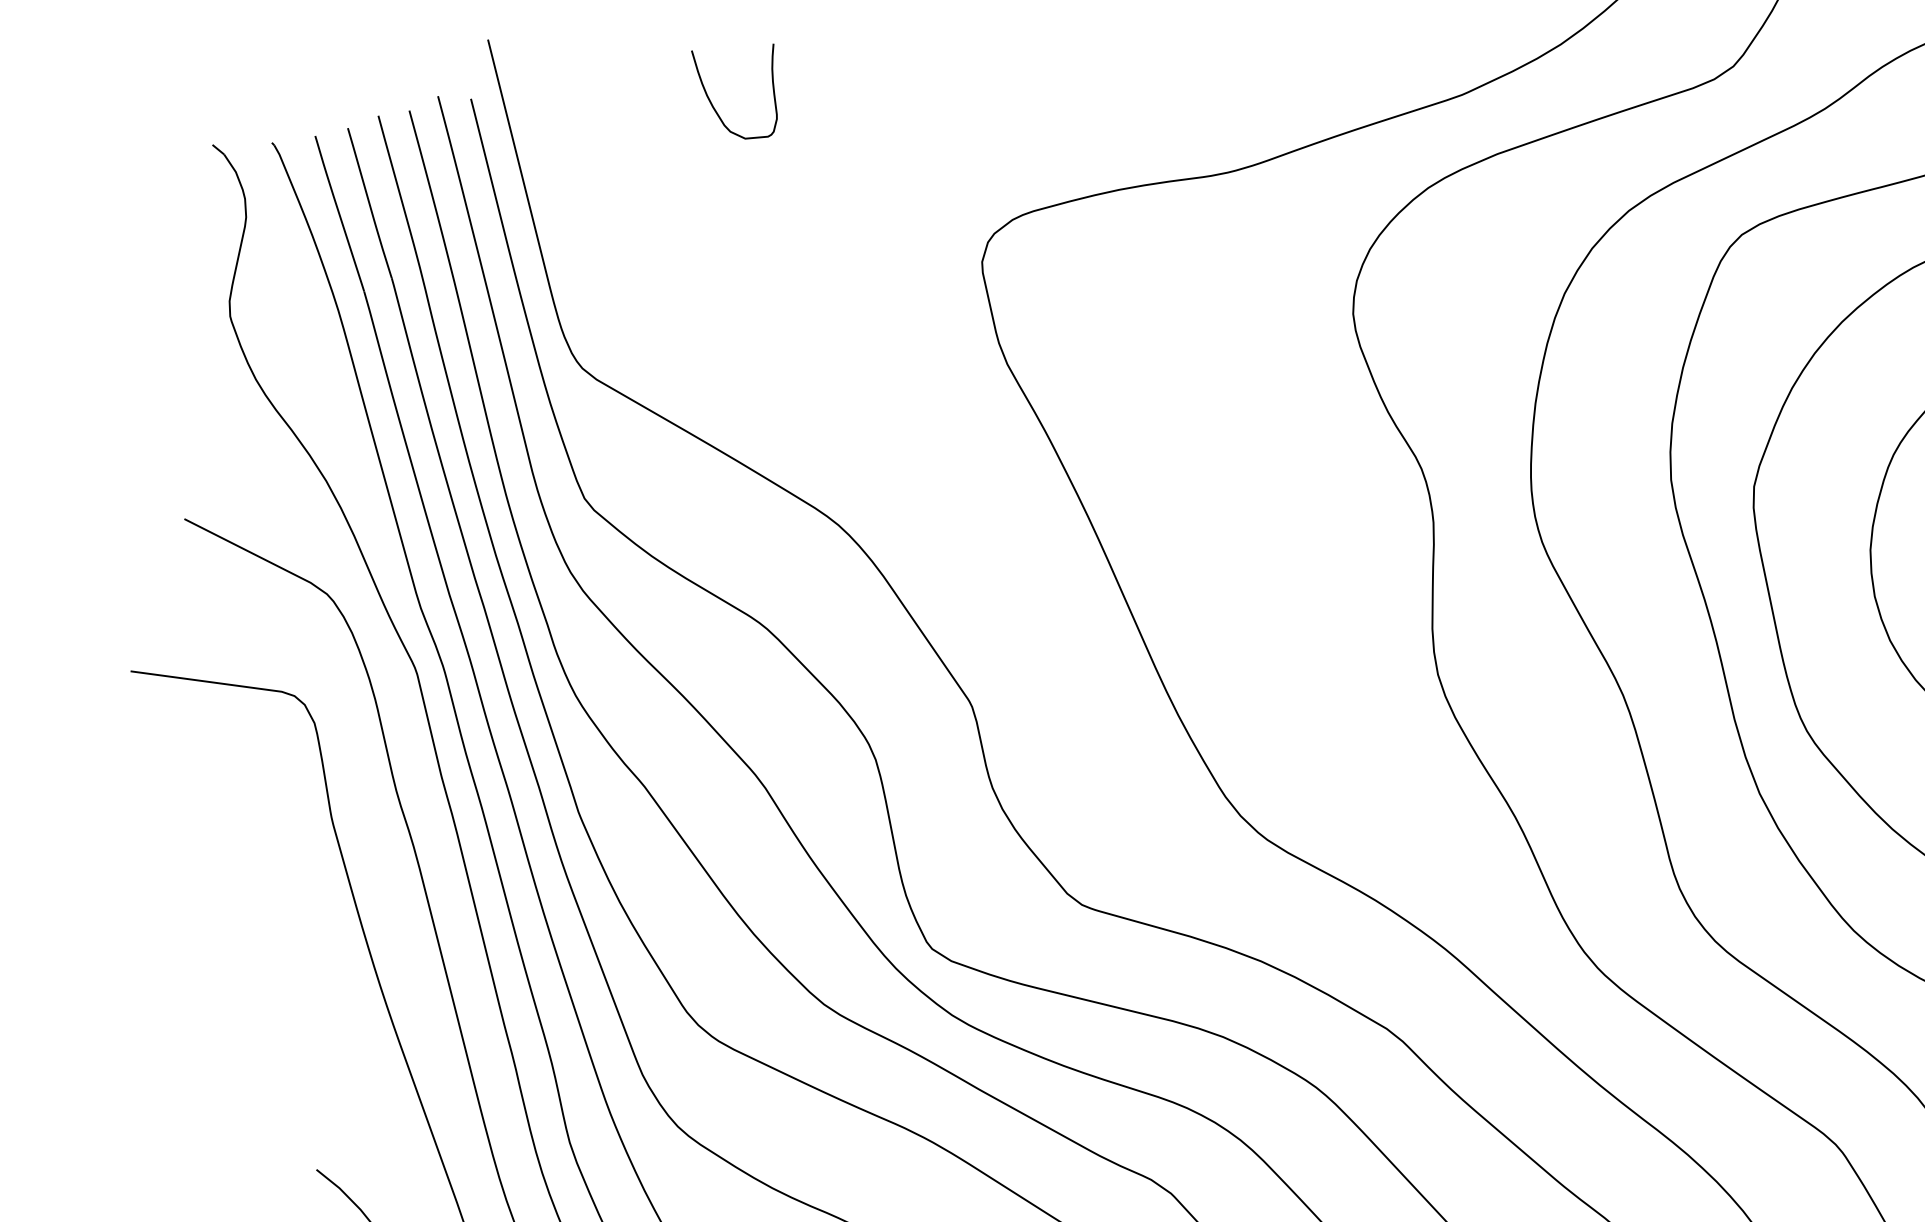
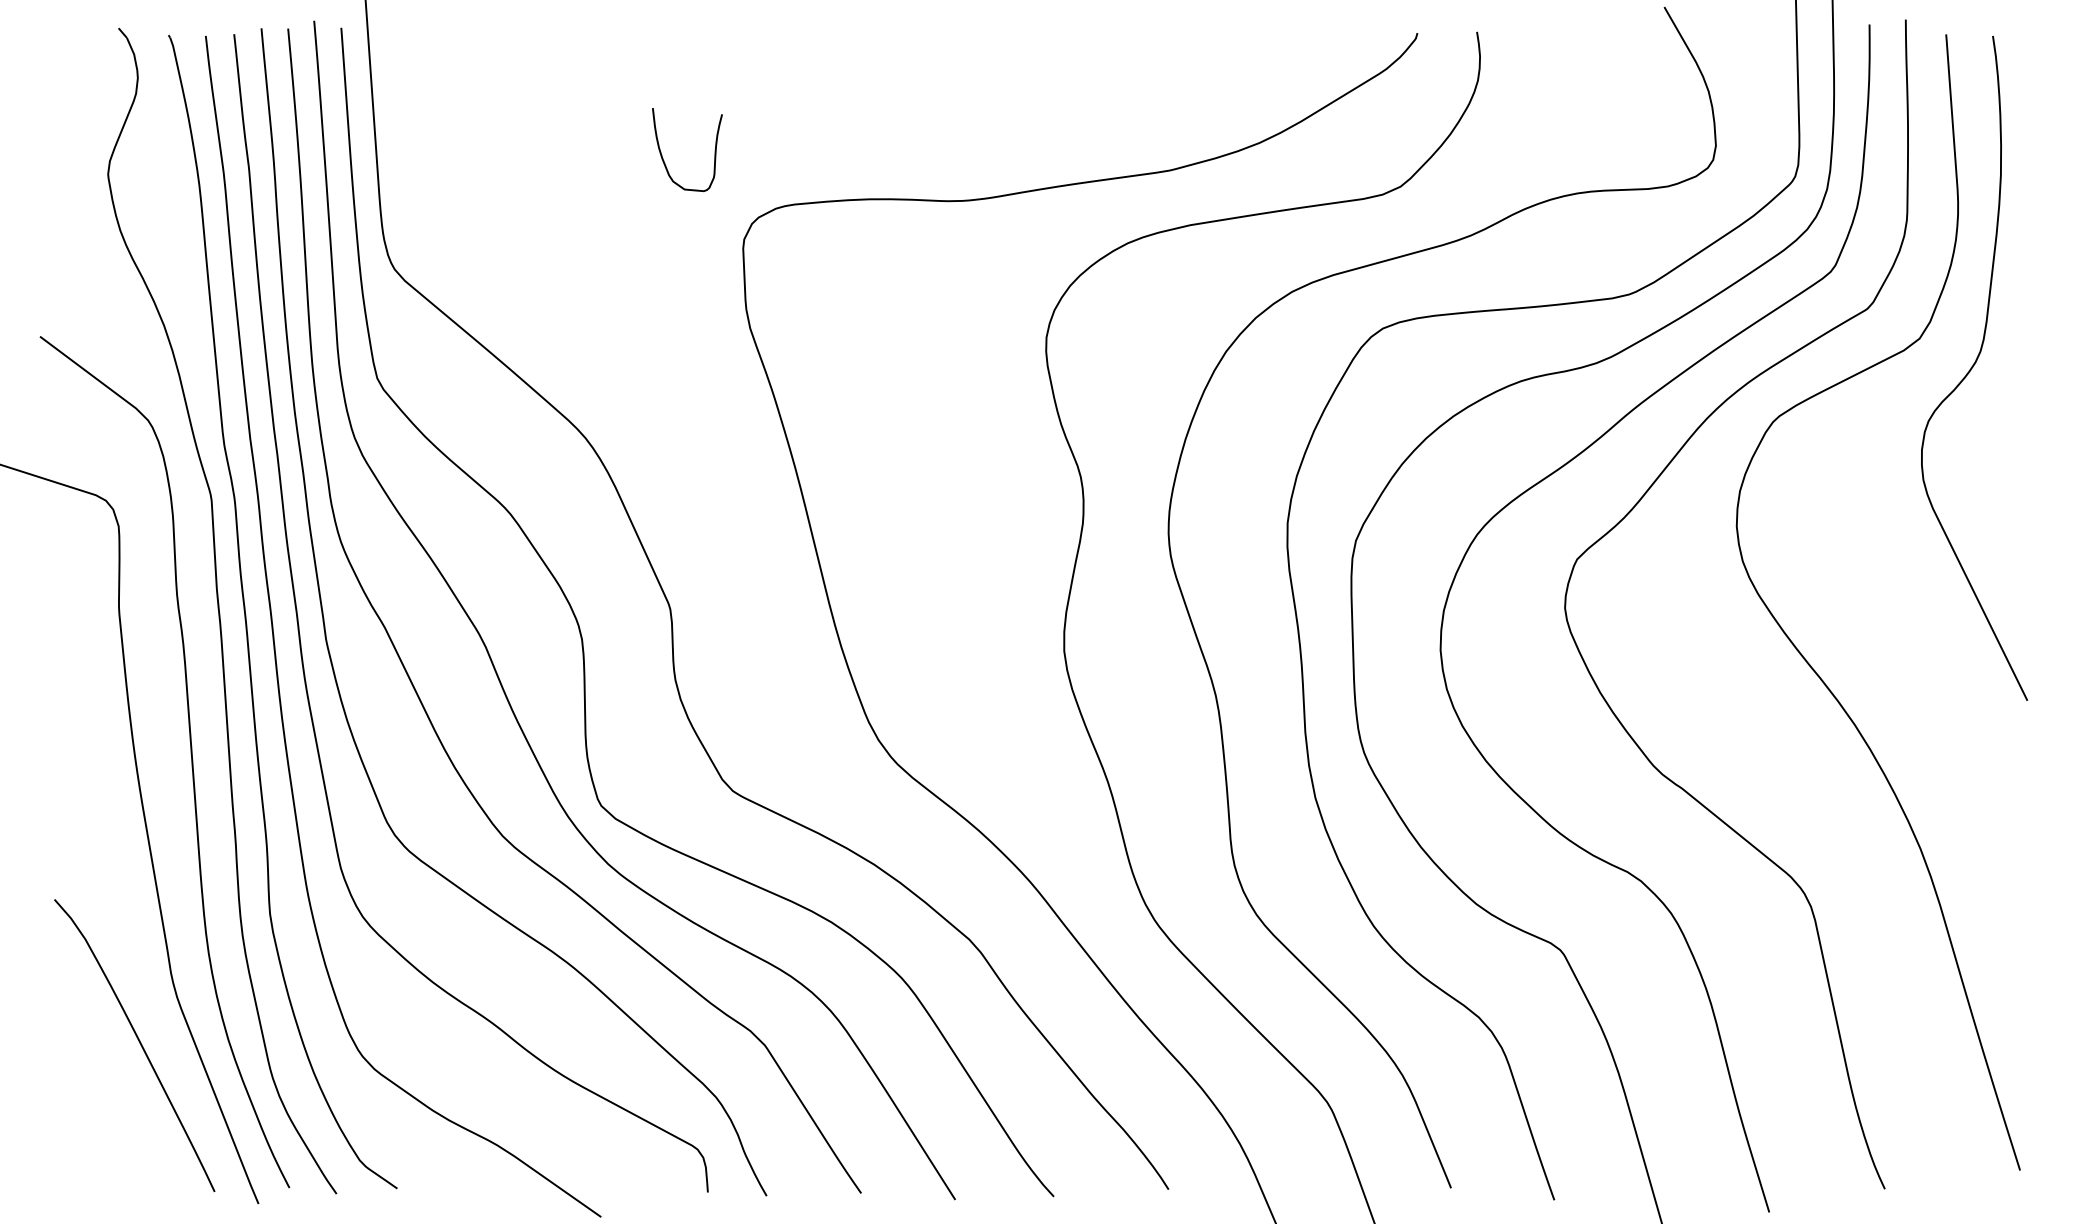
curve: (716, 109) -> (664, 160), moved

